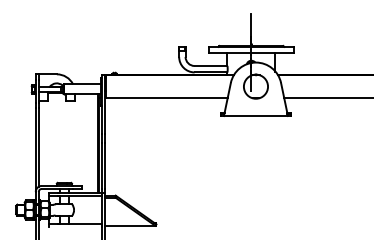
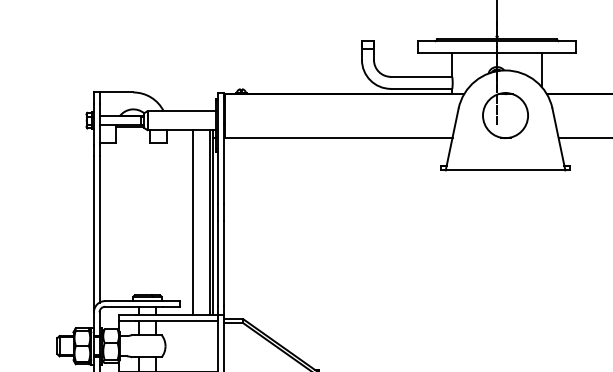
line: (88, 143) -> (192, 221), added

